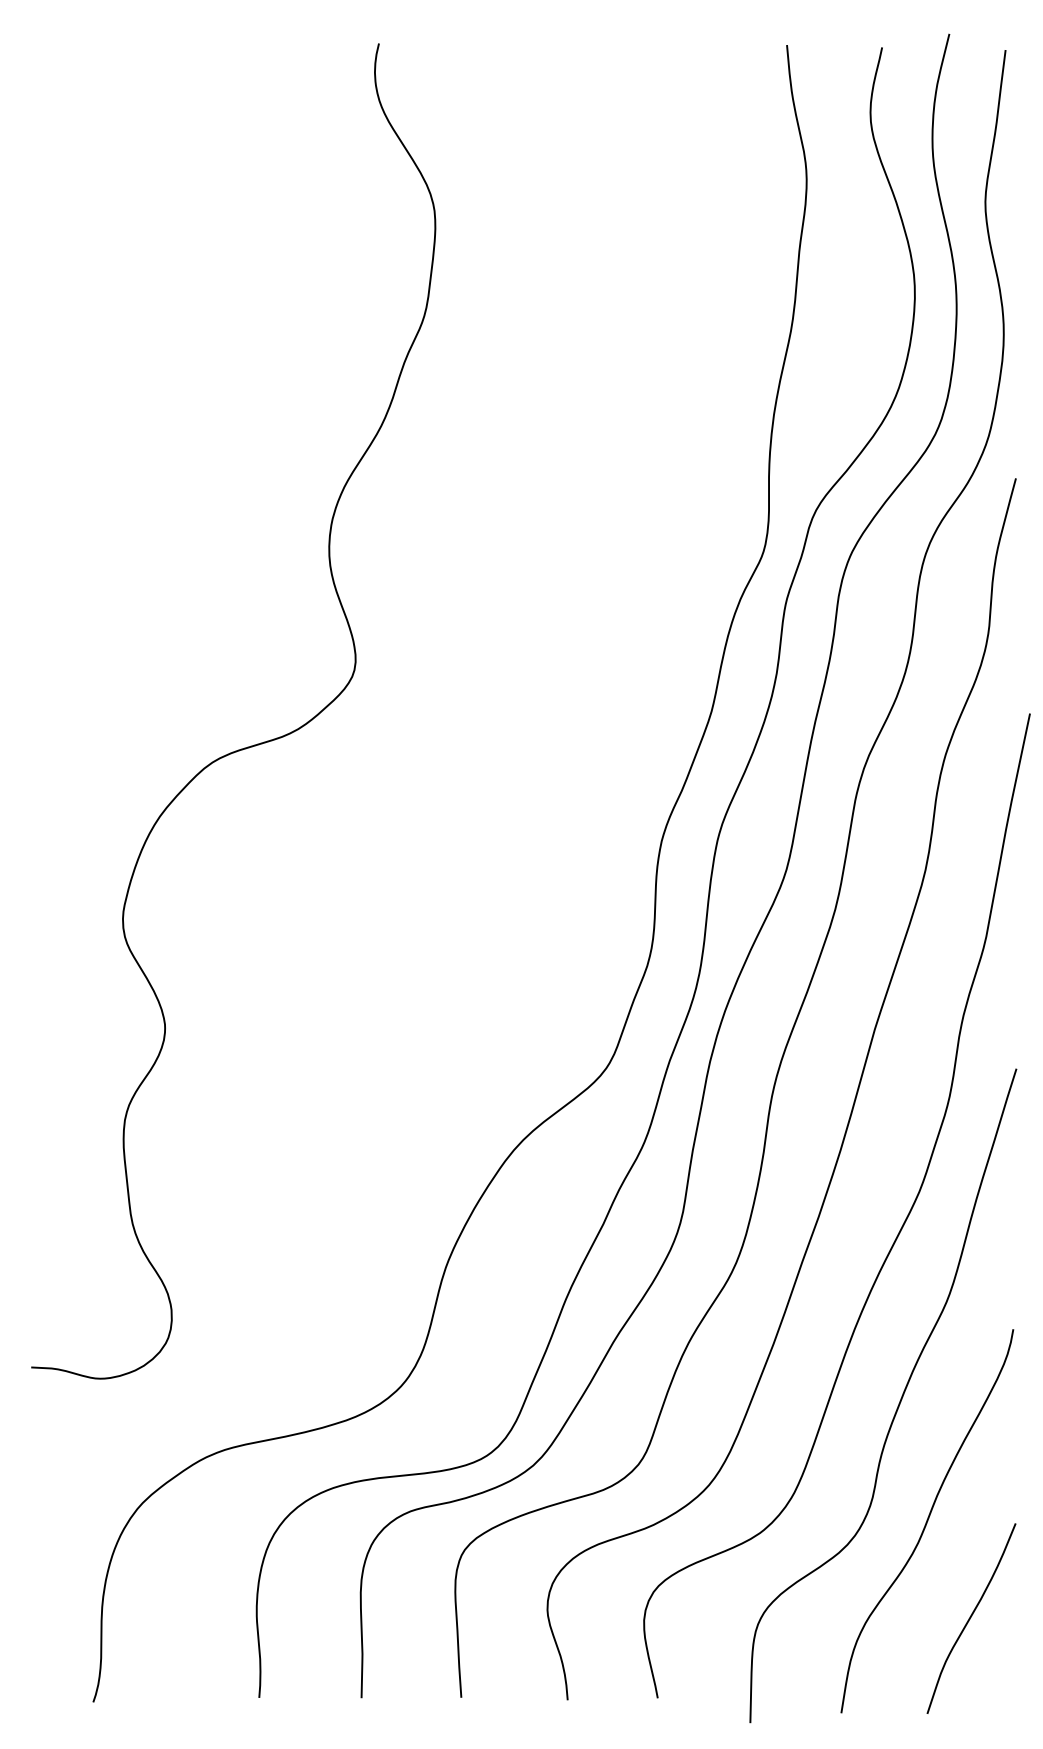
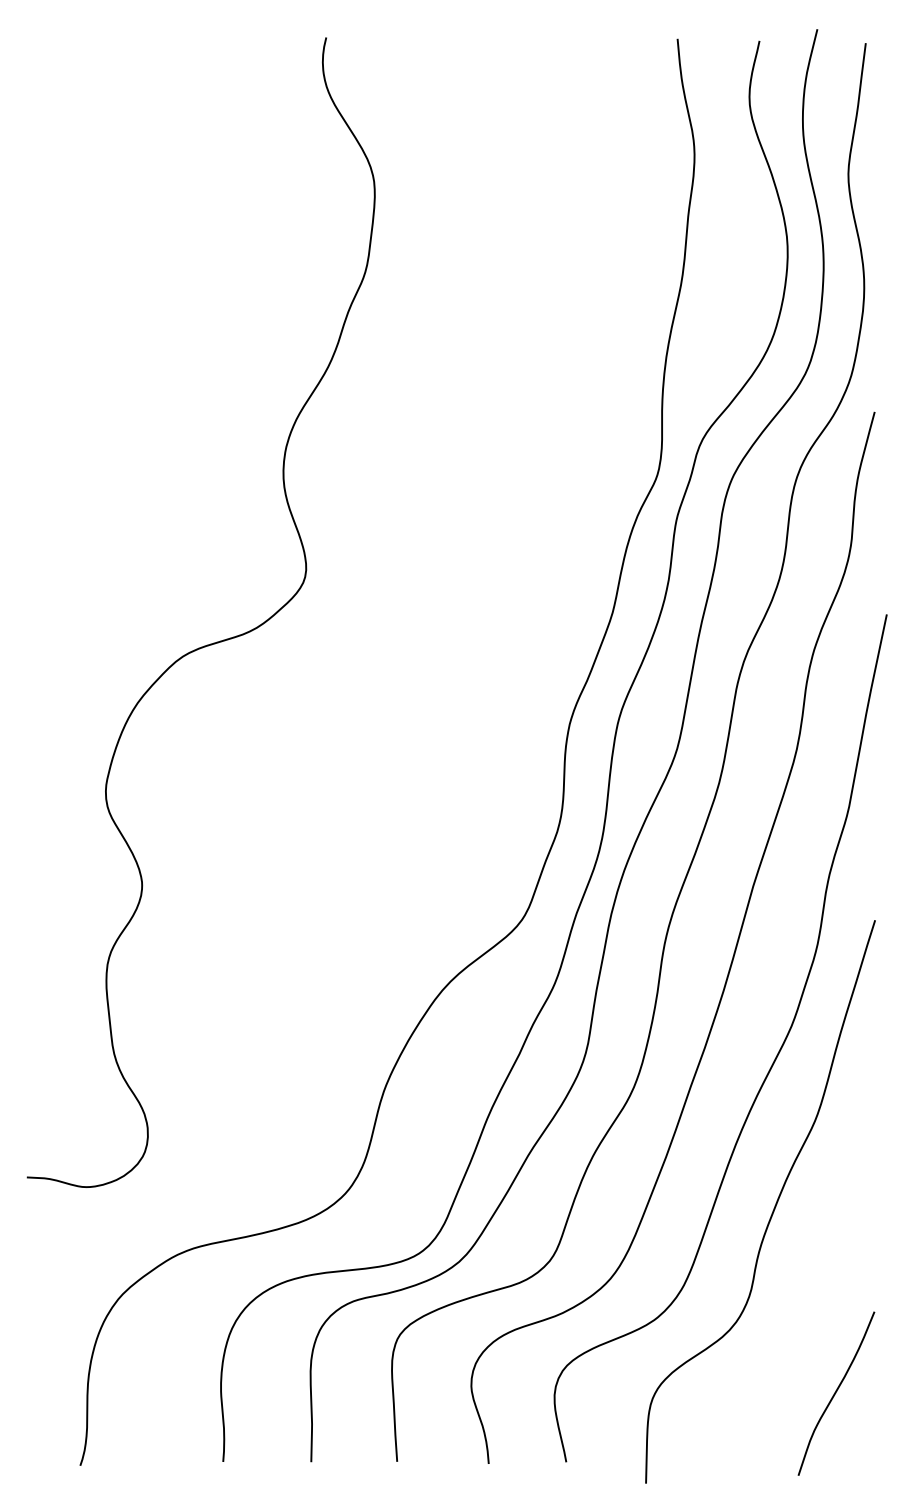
curve: (927, 1521) -> (798, 1310), removed

